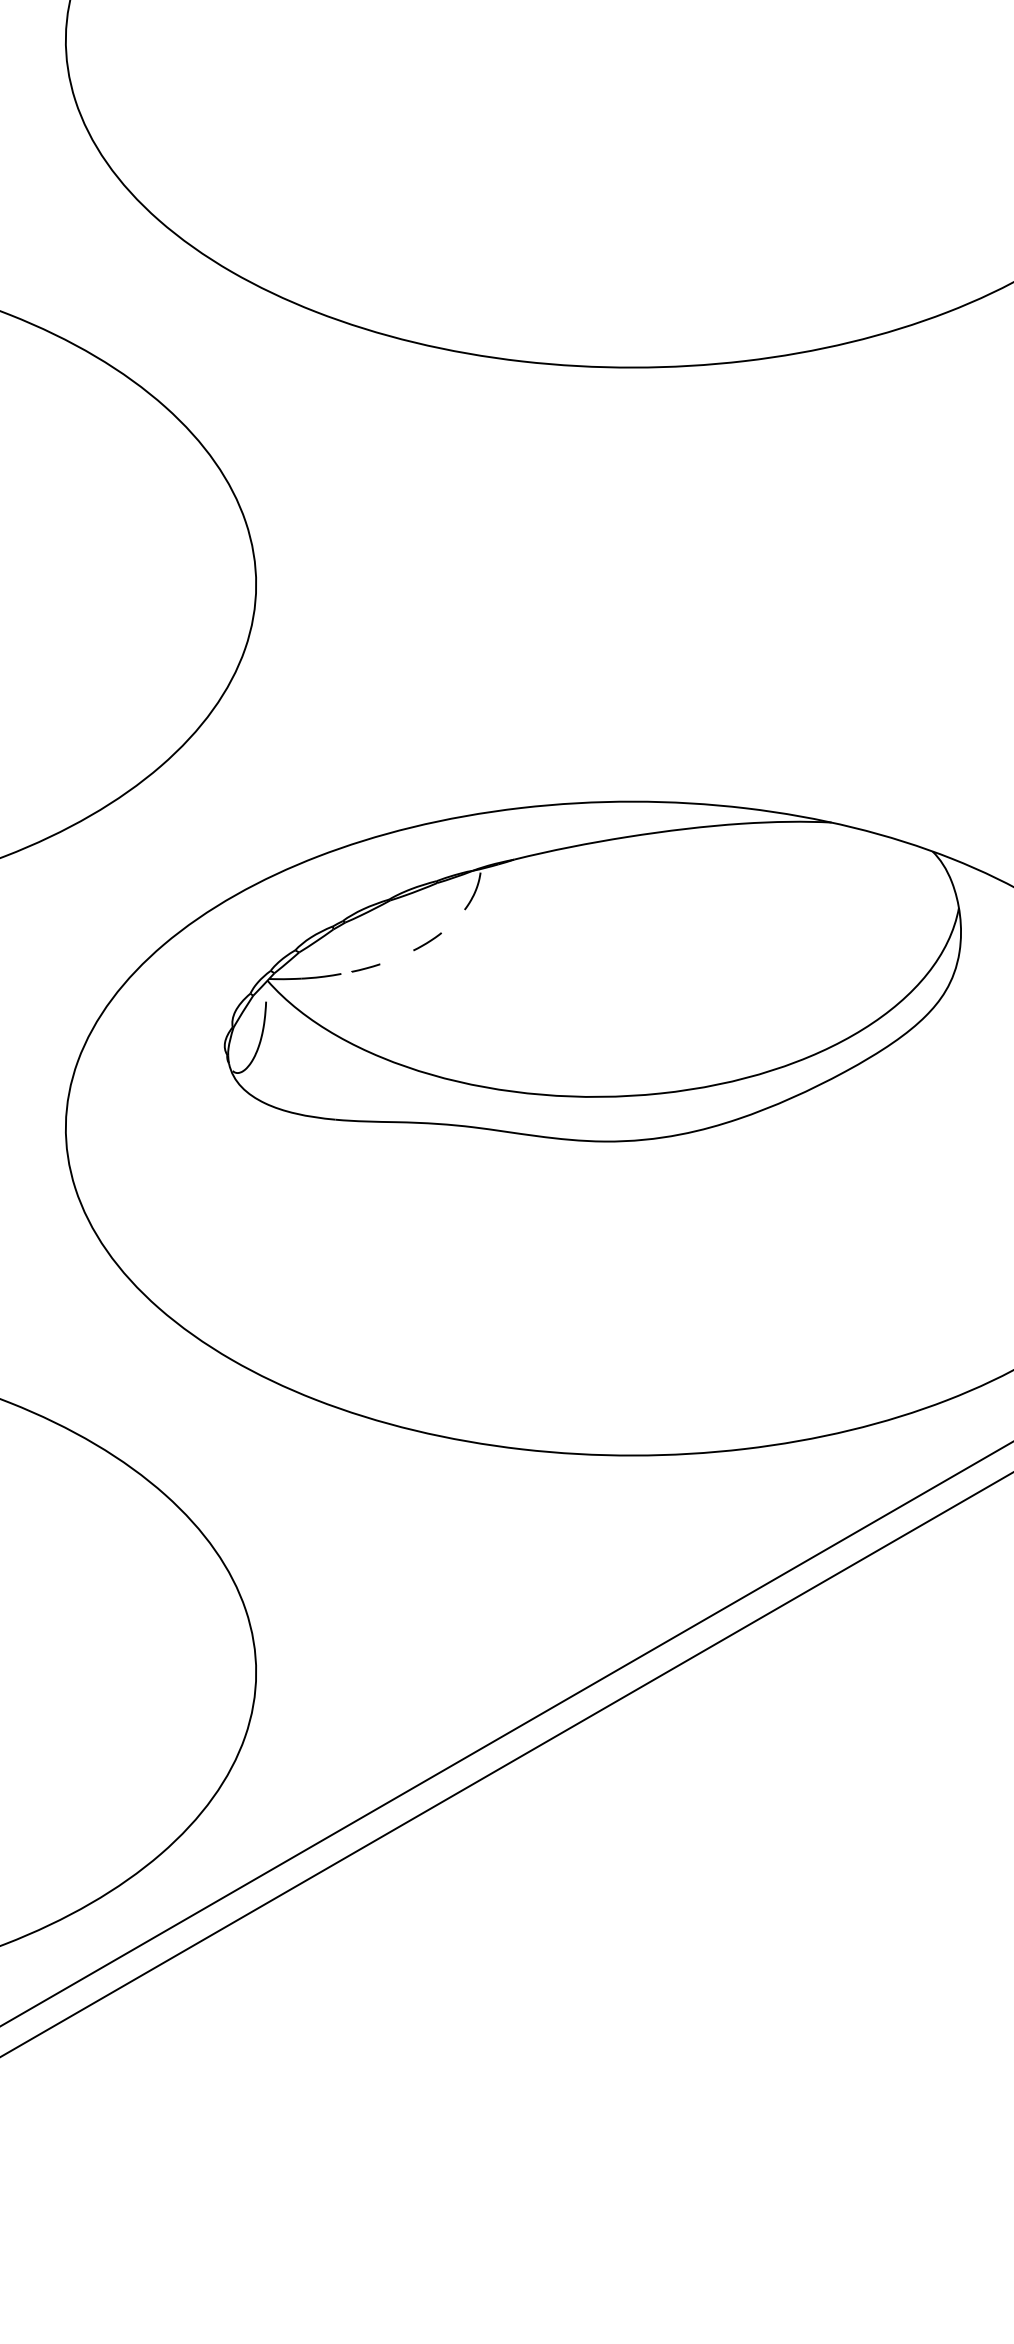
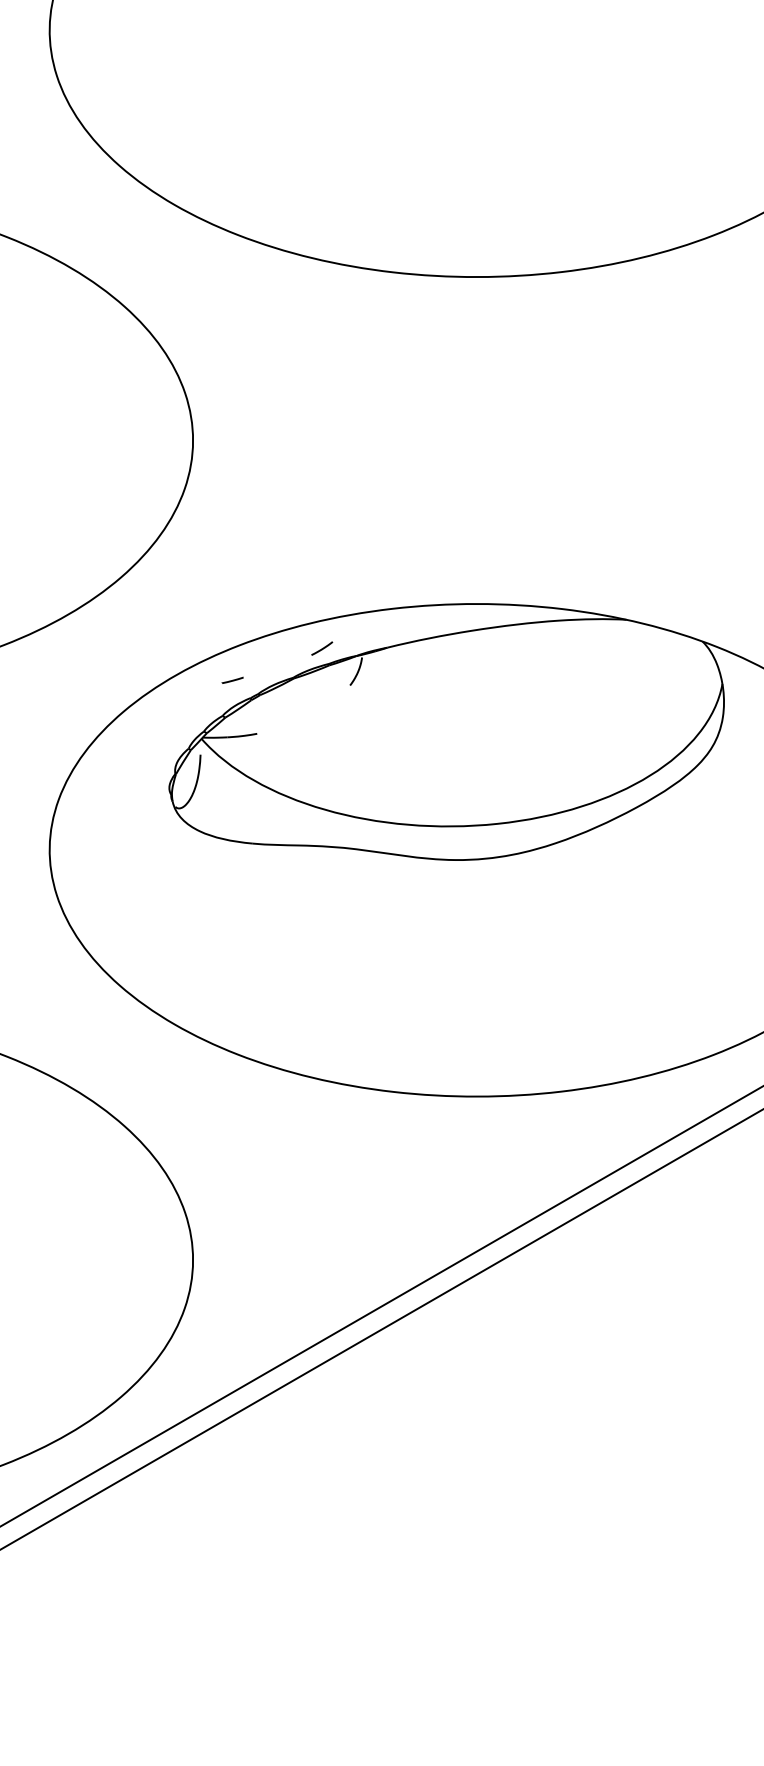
line: (427, 941) -> (322, 648), moved
line: (365, 967) -> (232, 679), moved

